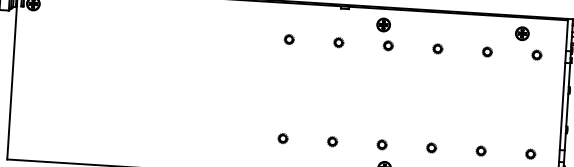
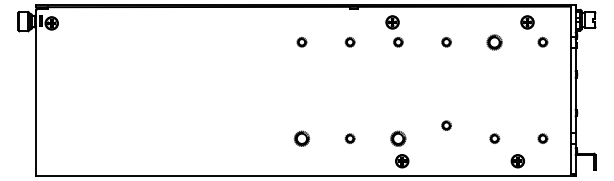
part: (487, 51) -> (494, 41), size x1.6
part: (282, 138) -> (301, 138), size x1.6
part: (382, 144) -> (398, 138), size x1.6
part: (431, 147) -> (446, 125), moved

